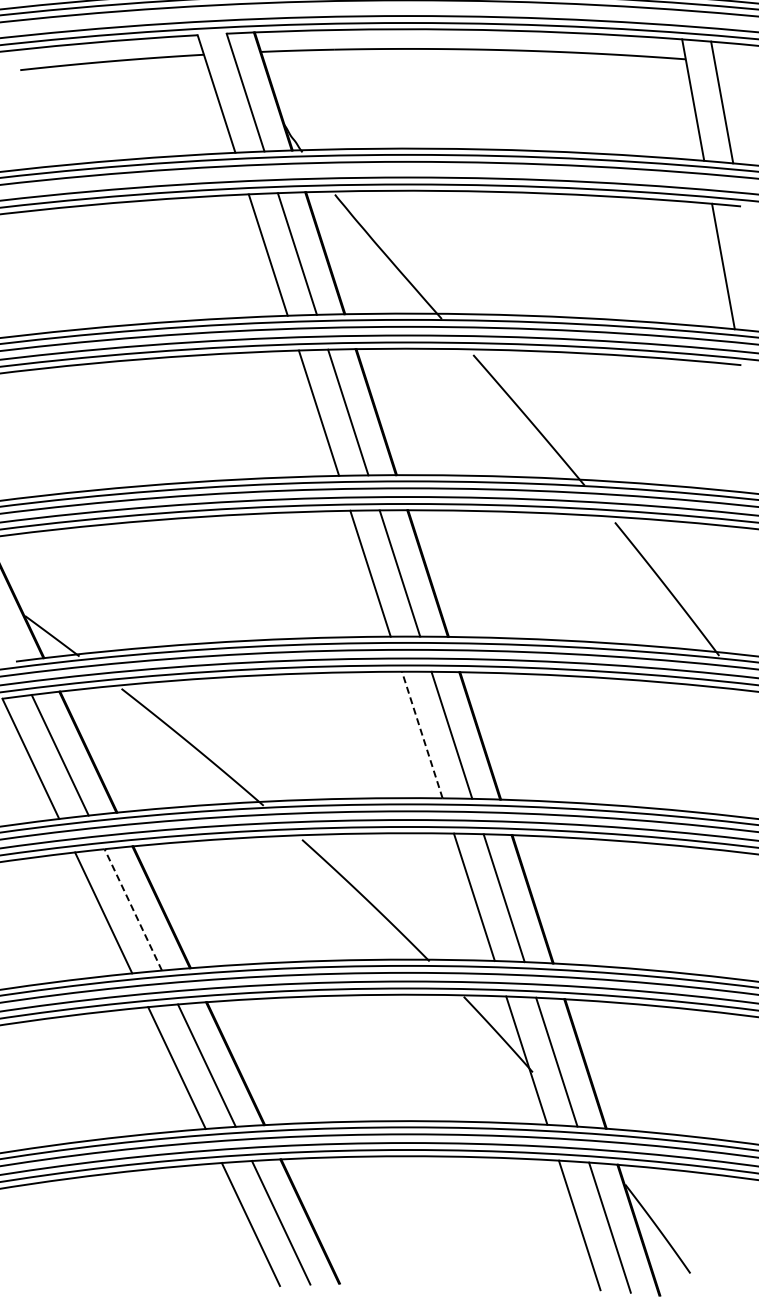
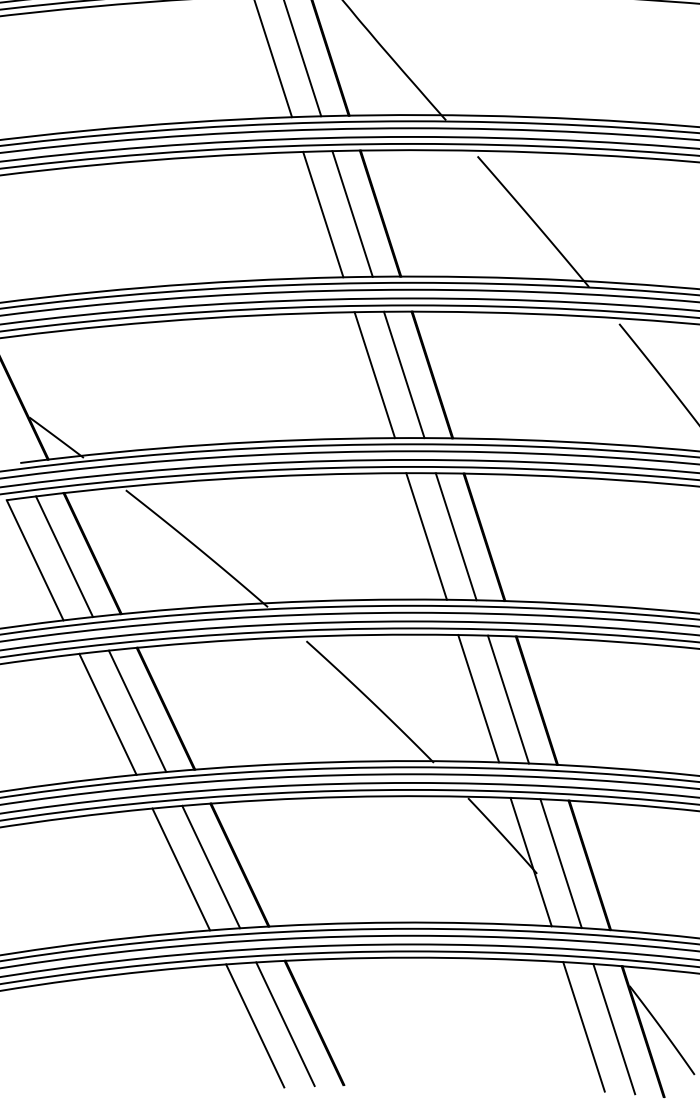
line: (422, 734) -> (426, 535), dashed -> solid
line: (133, 909) -> (137, 710), dashed -> solid

